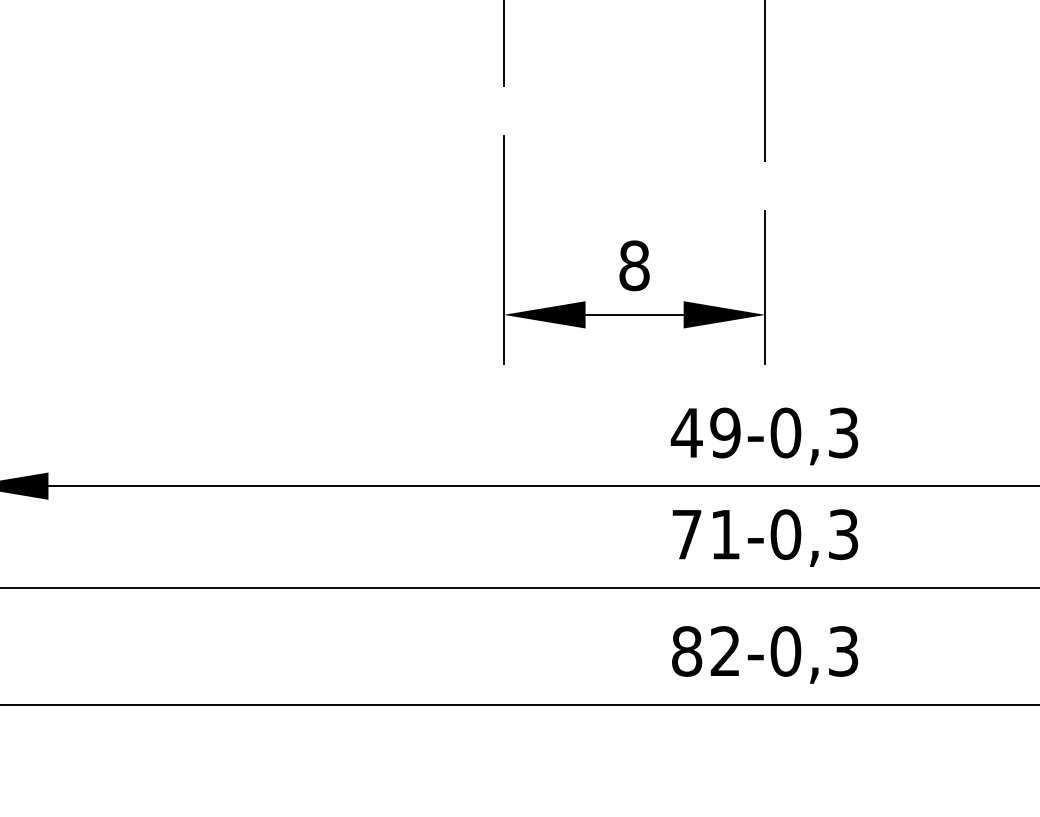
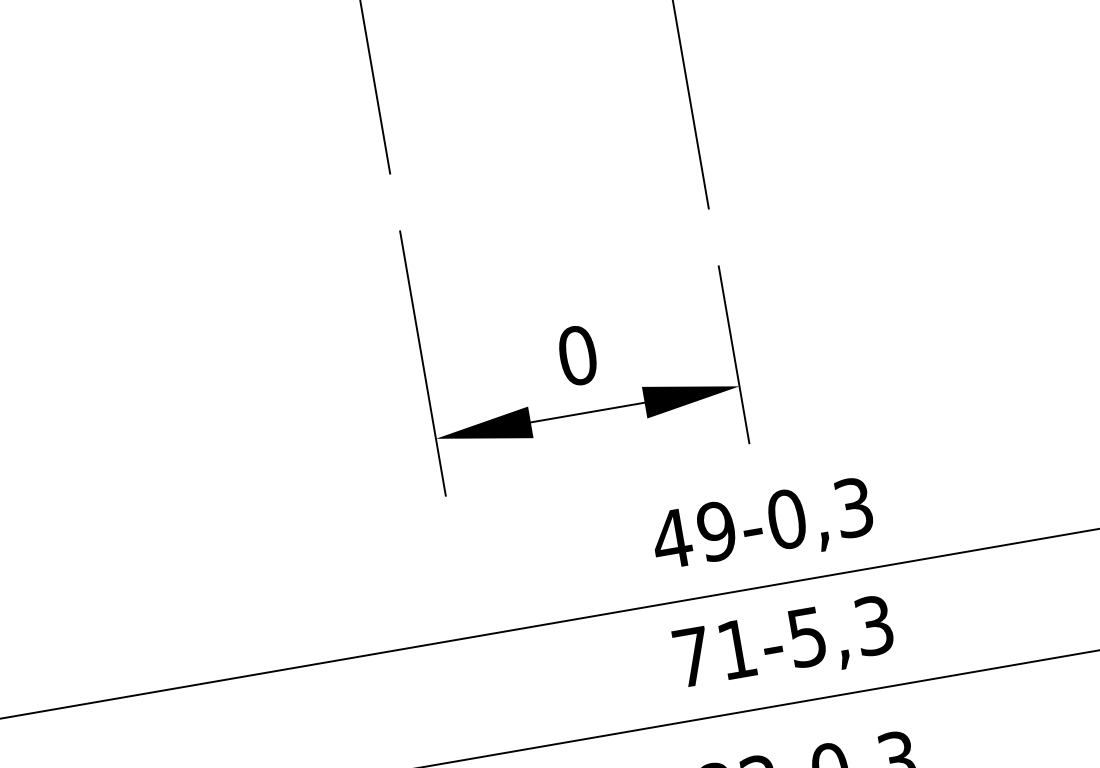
text: (634, 265) -> (577, 355), 8 -> 0
text: (785, 534) -> (806, 637), 71-0,3 -> 71-5,3

